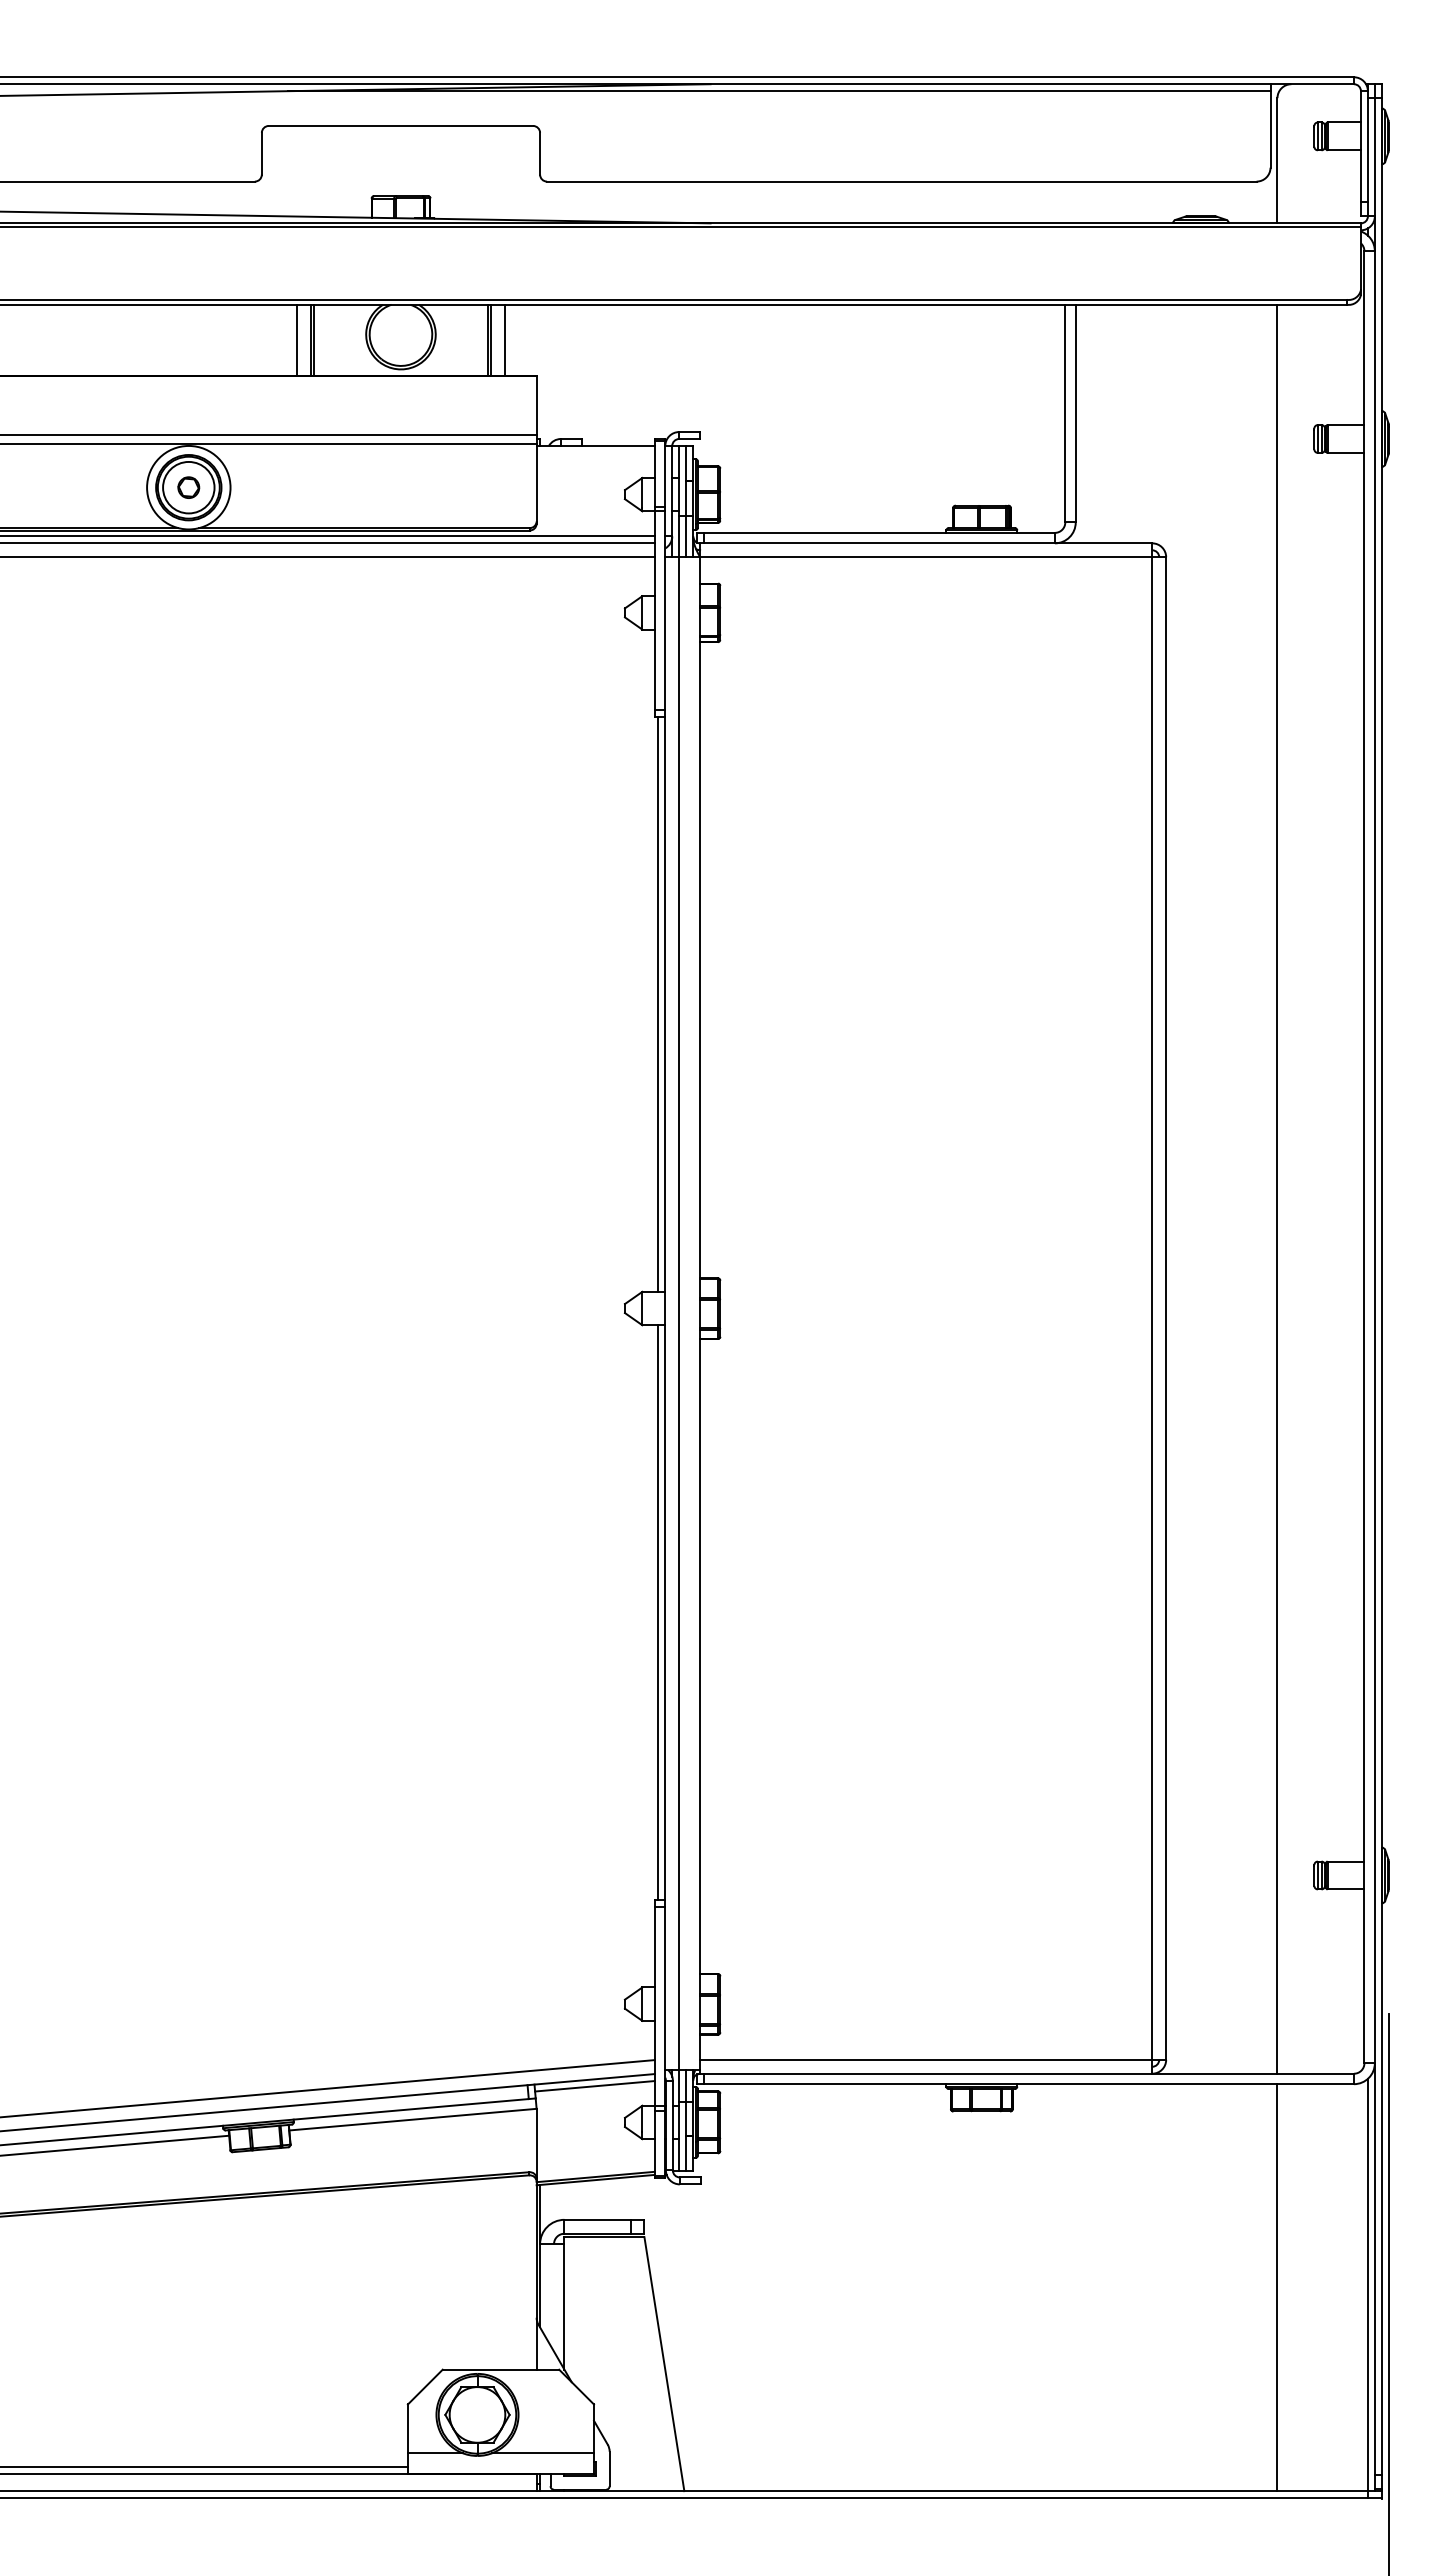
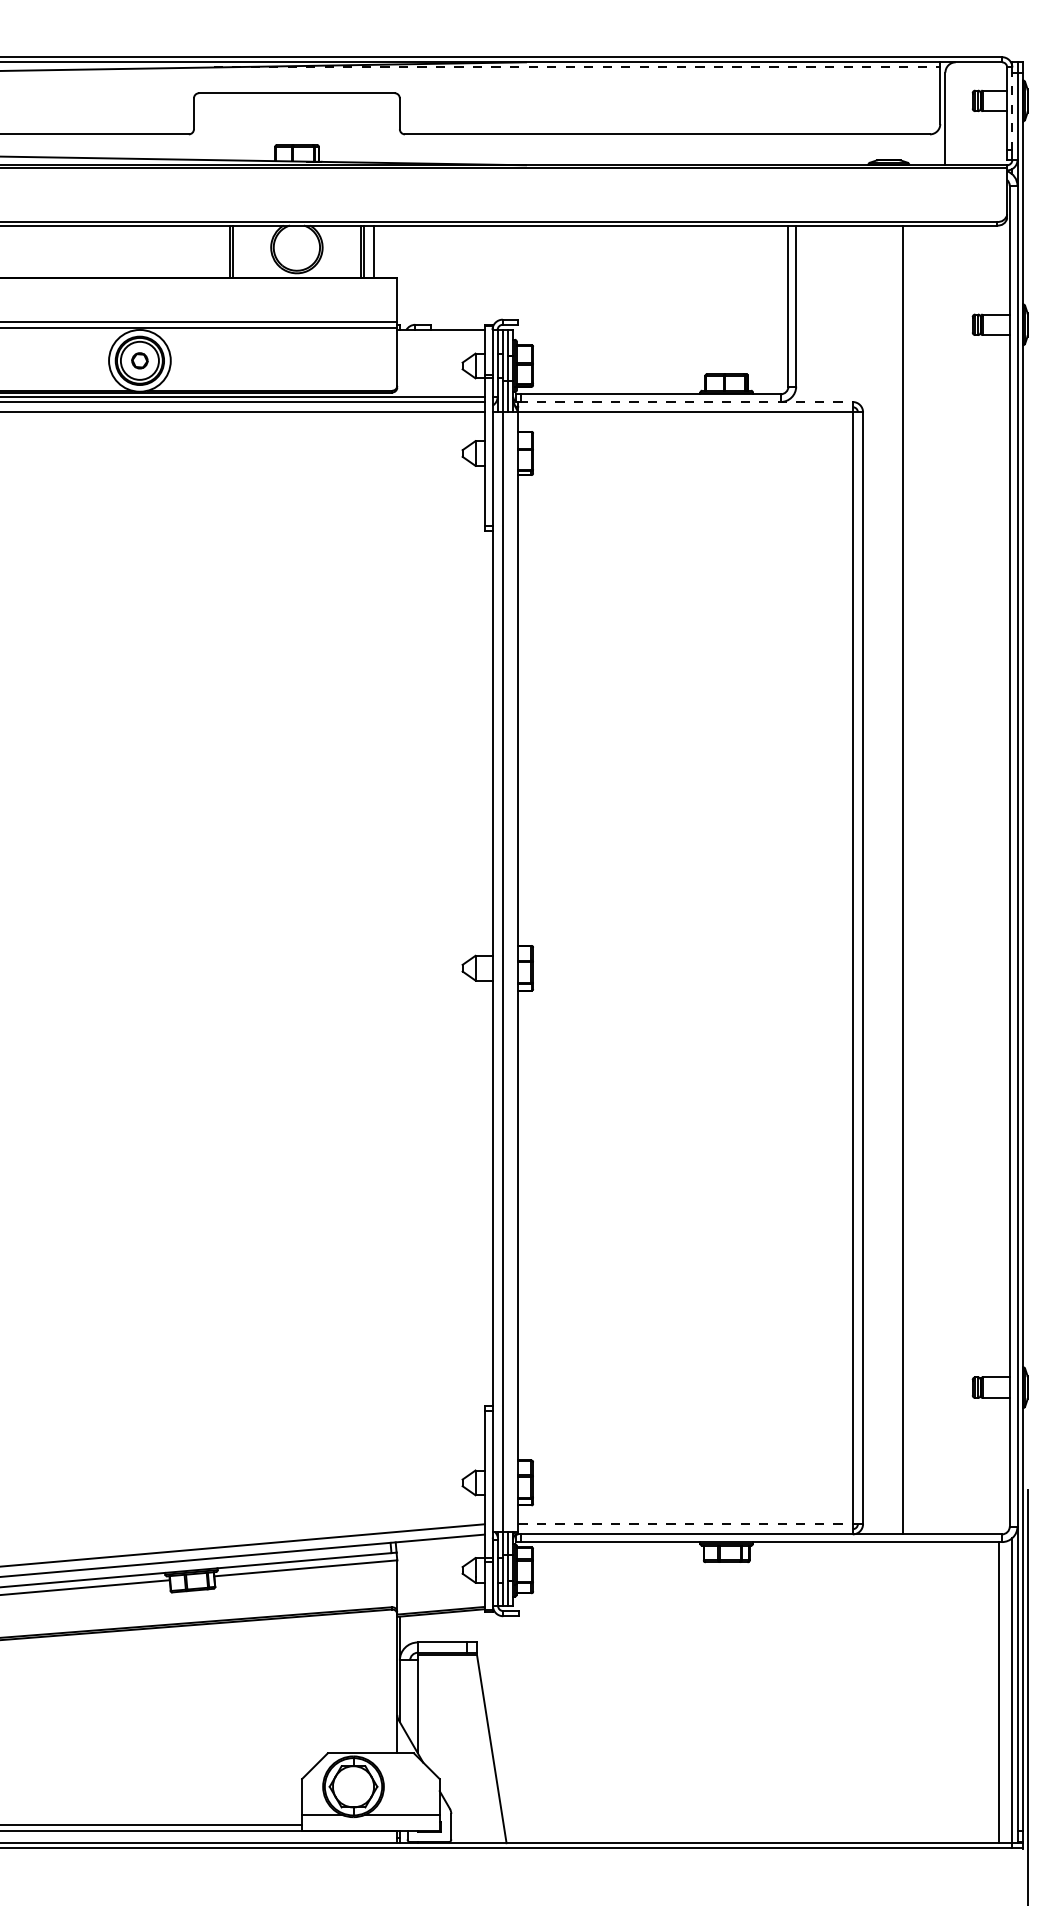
line: (779, 91) -> (576, 67), solid -> dashed
line: (1367, 146) -> (1012, 108), solid -> dashed
line: (296, 339) -> (219, 251), removed
line: (926, 543) -> (685, 402), solid -> dashed
line: (658, 1004) -> (487, 743), removed
line: (1277, 1188) -> (903, 879), moved
line: (658, 1612) -> (487, 1193), removed
line: (926, 2059) -> (685, 1523), solid -> dashed
line: (594, 2086) -> (440, 1543), removed
line: (1277, 2287) -> (999, 1692), moved

